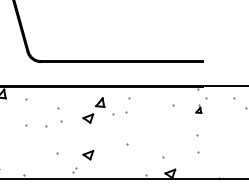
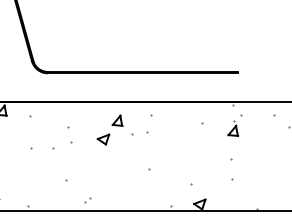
part: (198, 109) -> (233, 128), size x1.67
part: (88, 155) -> (103, 182), removed

